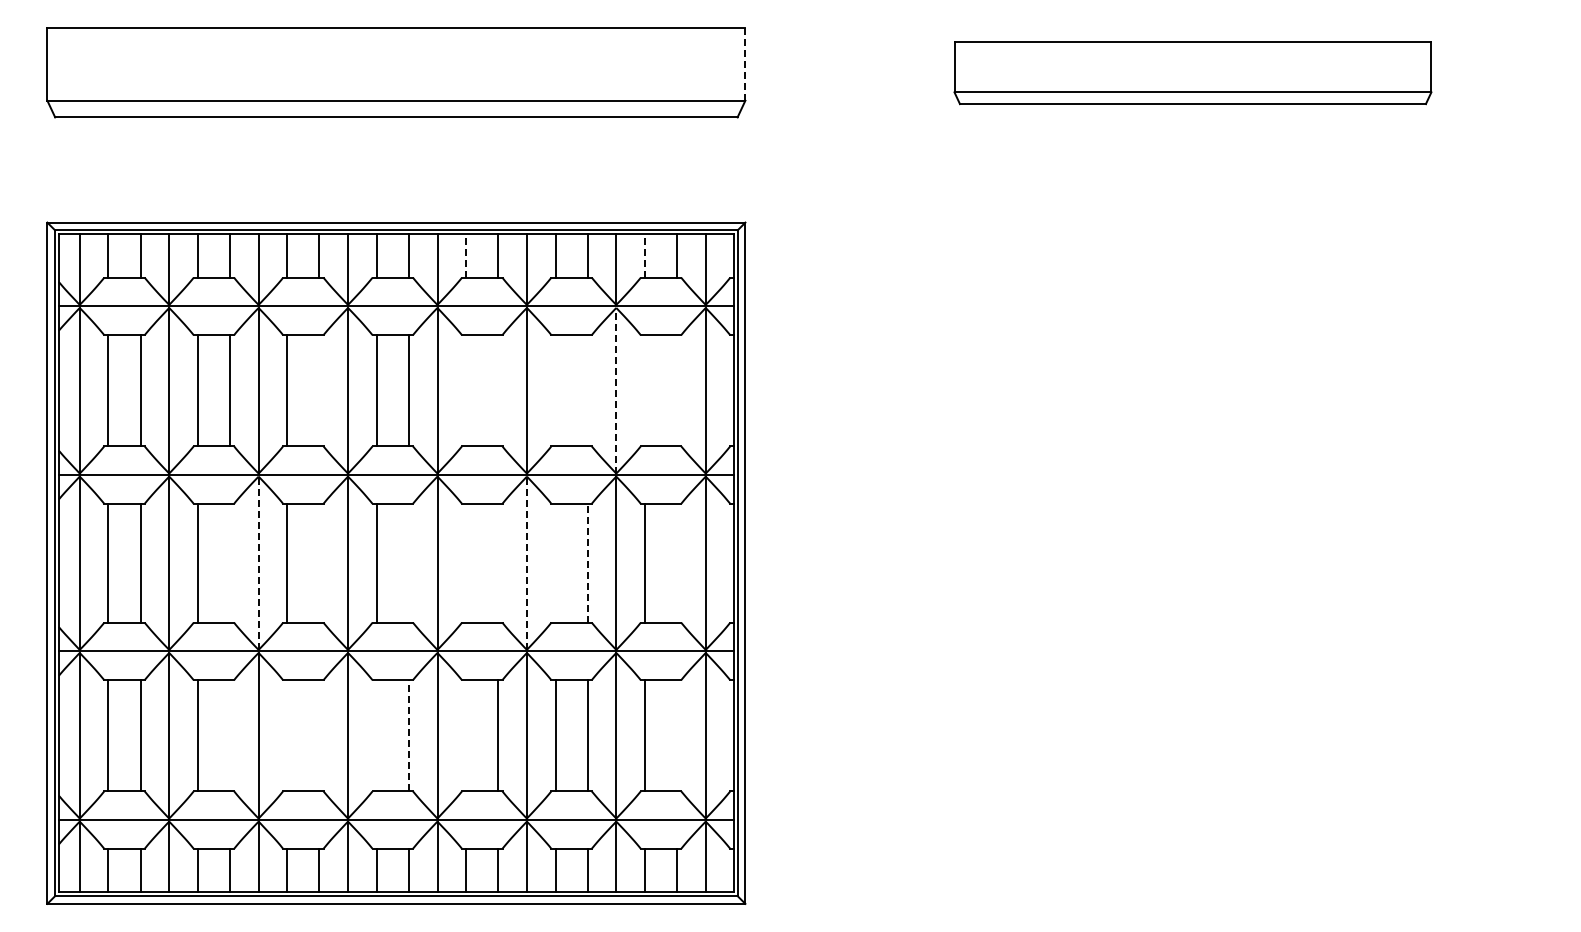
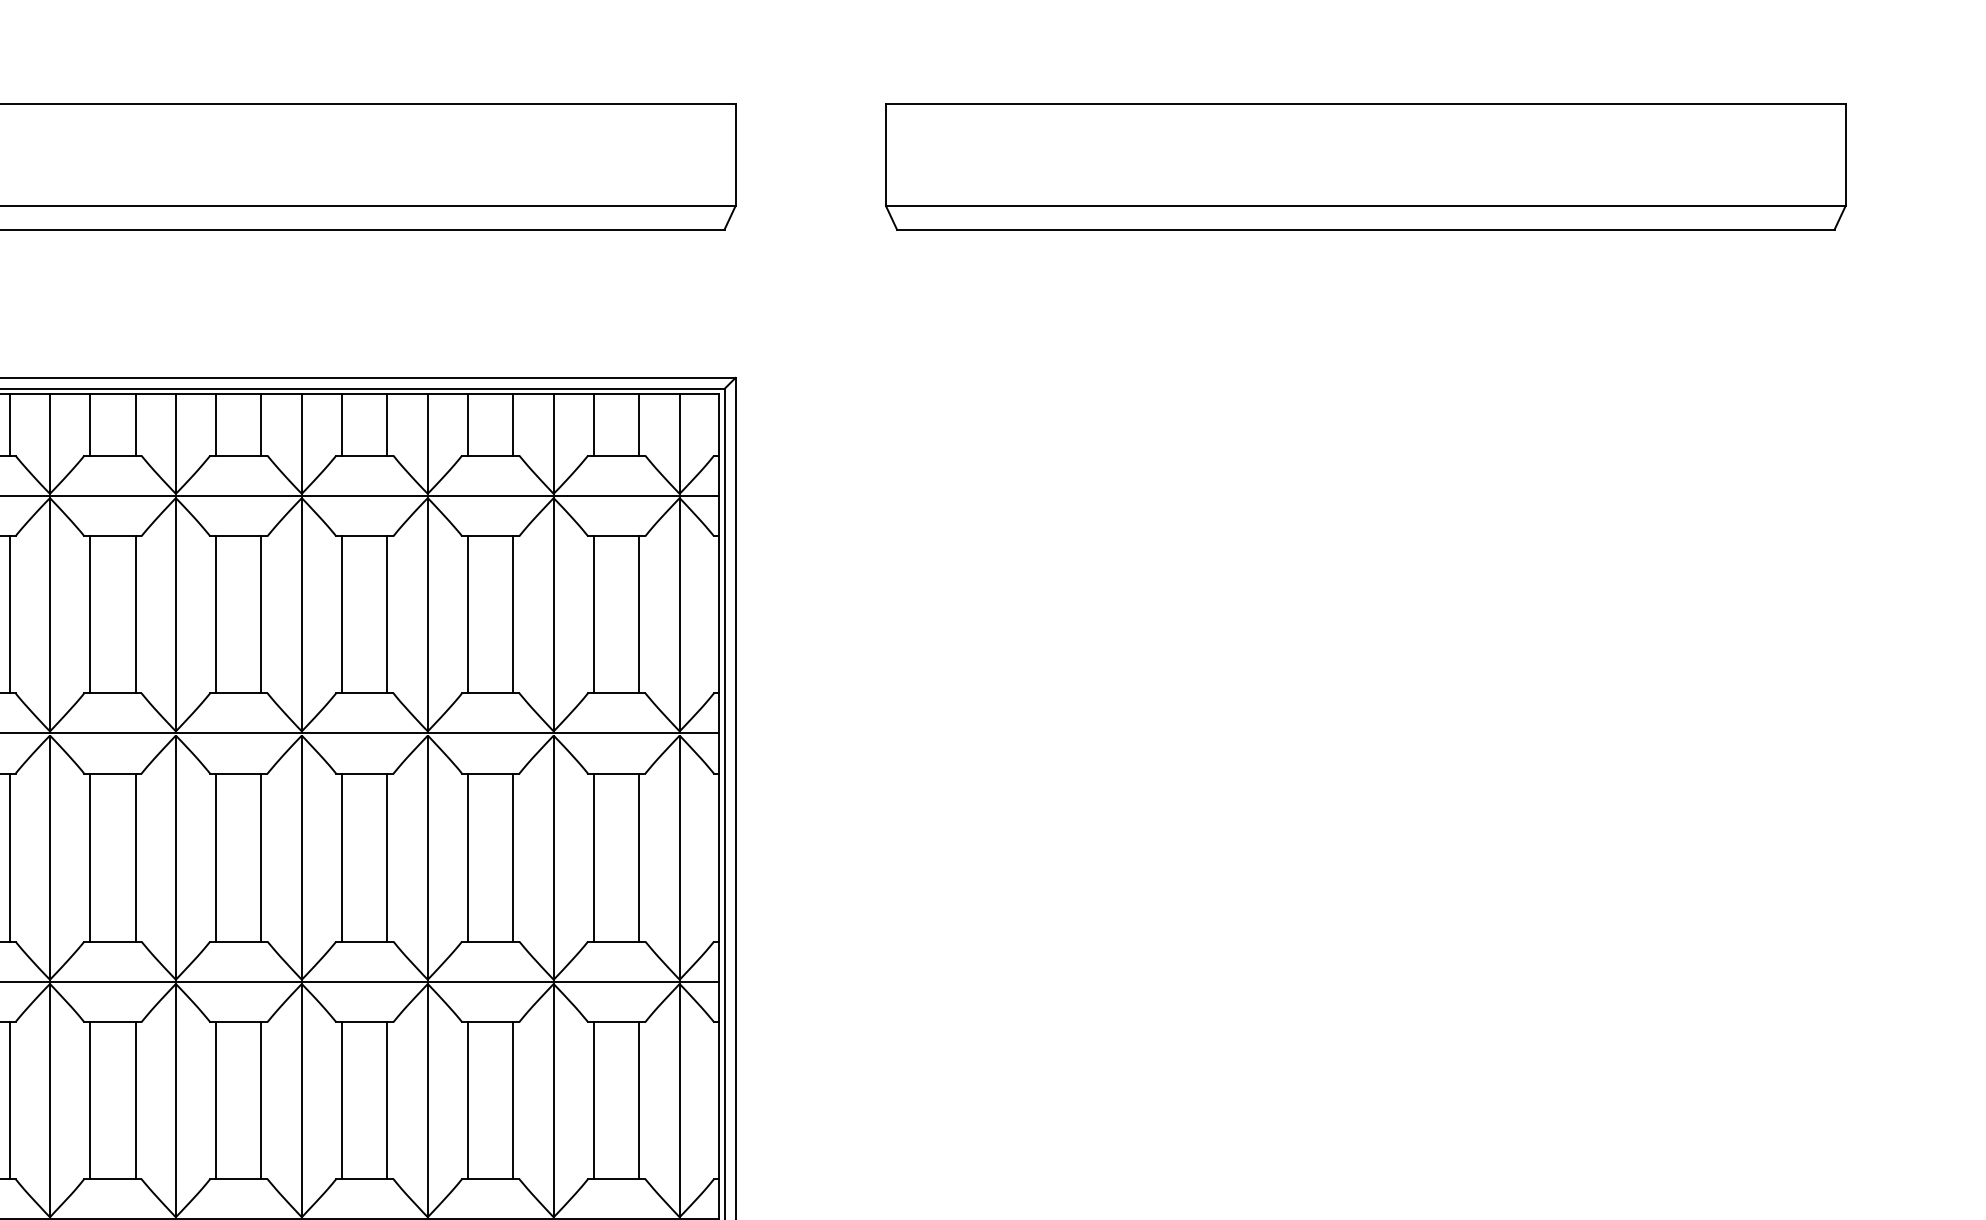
line: (745, 64) -> (735, 155), dashed -> solid
part: (1192, 72) -> (1365, 166), size x1.43
line: (466, 255) -> (342, 424), dashed -> solid
line: (645, 255) -> (594, 424), dashed -> solid
line: (319, 390) -> (135, 614), added
line: (466, 390) -> (342, 614), added
line: (498, 390) -> (387, 614), added
line: (555, 390) -> (468, 614), added
line: (587, 390) -> (513, 614), added
line: (616, 390) -> (553, 614), dashed -> solid
line: (645, 390) -> (594, 614), added
line: (677, 390) -> (639, 614), added
line: (229, 562) -> (8, 856), added
line: (319, 562) -> (135, 856), added
line: (408, 562) -> (261, 856), added
line: (466, 562) -> (342, 856), added
line: (498, 562) -> (387, 856), added
line: (555, 562) -> (468, 856), added
line: (677, 562) -> (639, 856), added
line: (258, 563) -> (49, 858), dashed -> solid
line: (526, 563) -> (427, 858), dashed -> solid
line: (587, 563) -> (513, 858), dashed -> solid
line: (229, 735) -> (8, 1100), added
line: (287, 735) -> (90, 1100), added
line: (319, 735) -> (135, 1100), added
line: (376, 735) -> (215, 1100), added
line: (408, 735) -> (261, 1100), dashed -> solid
line: (466, 735) -> (342, 1100), added
line: (677, 735) -> (639, 1100), added

